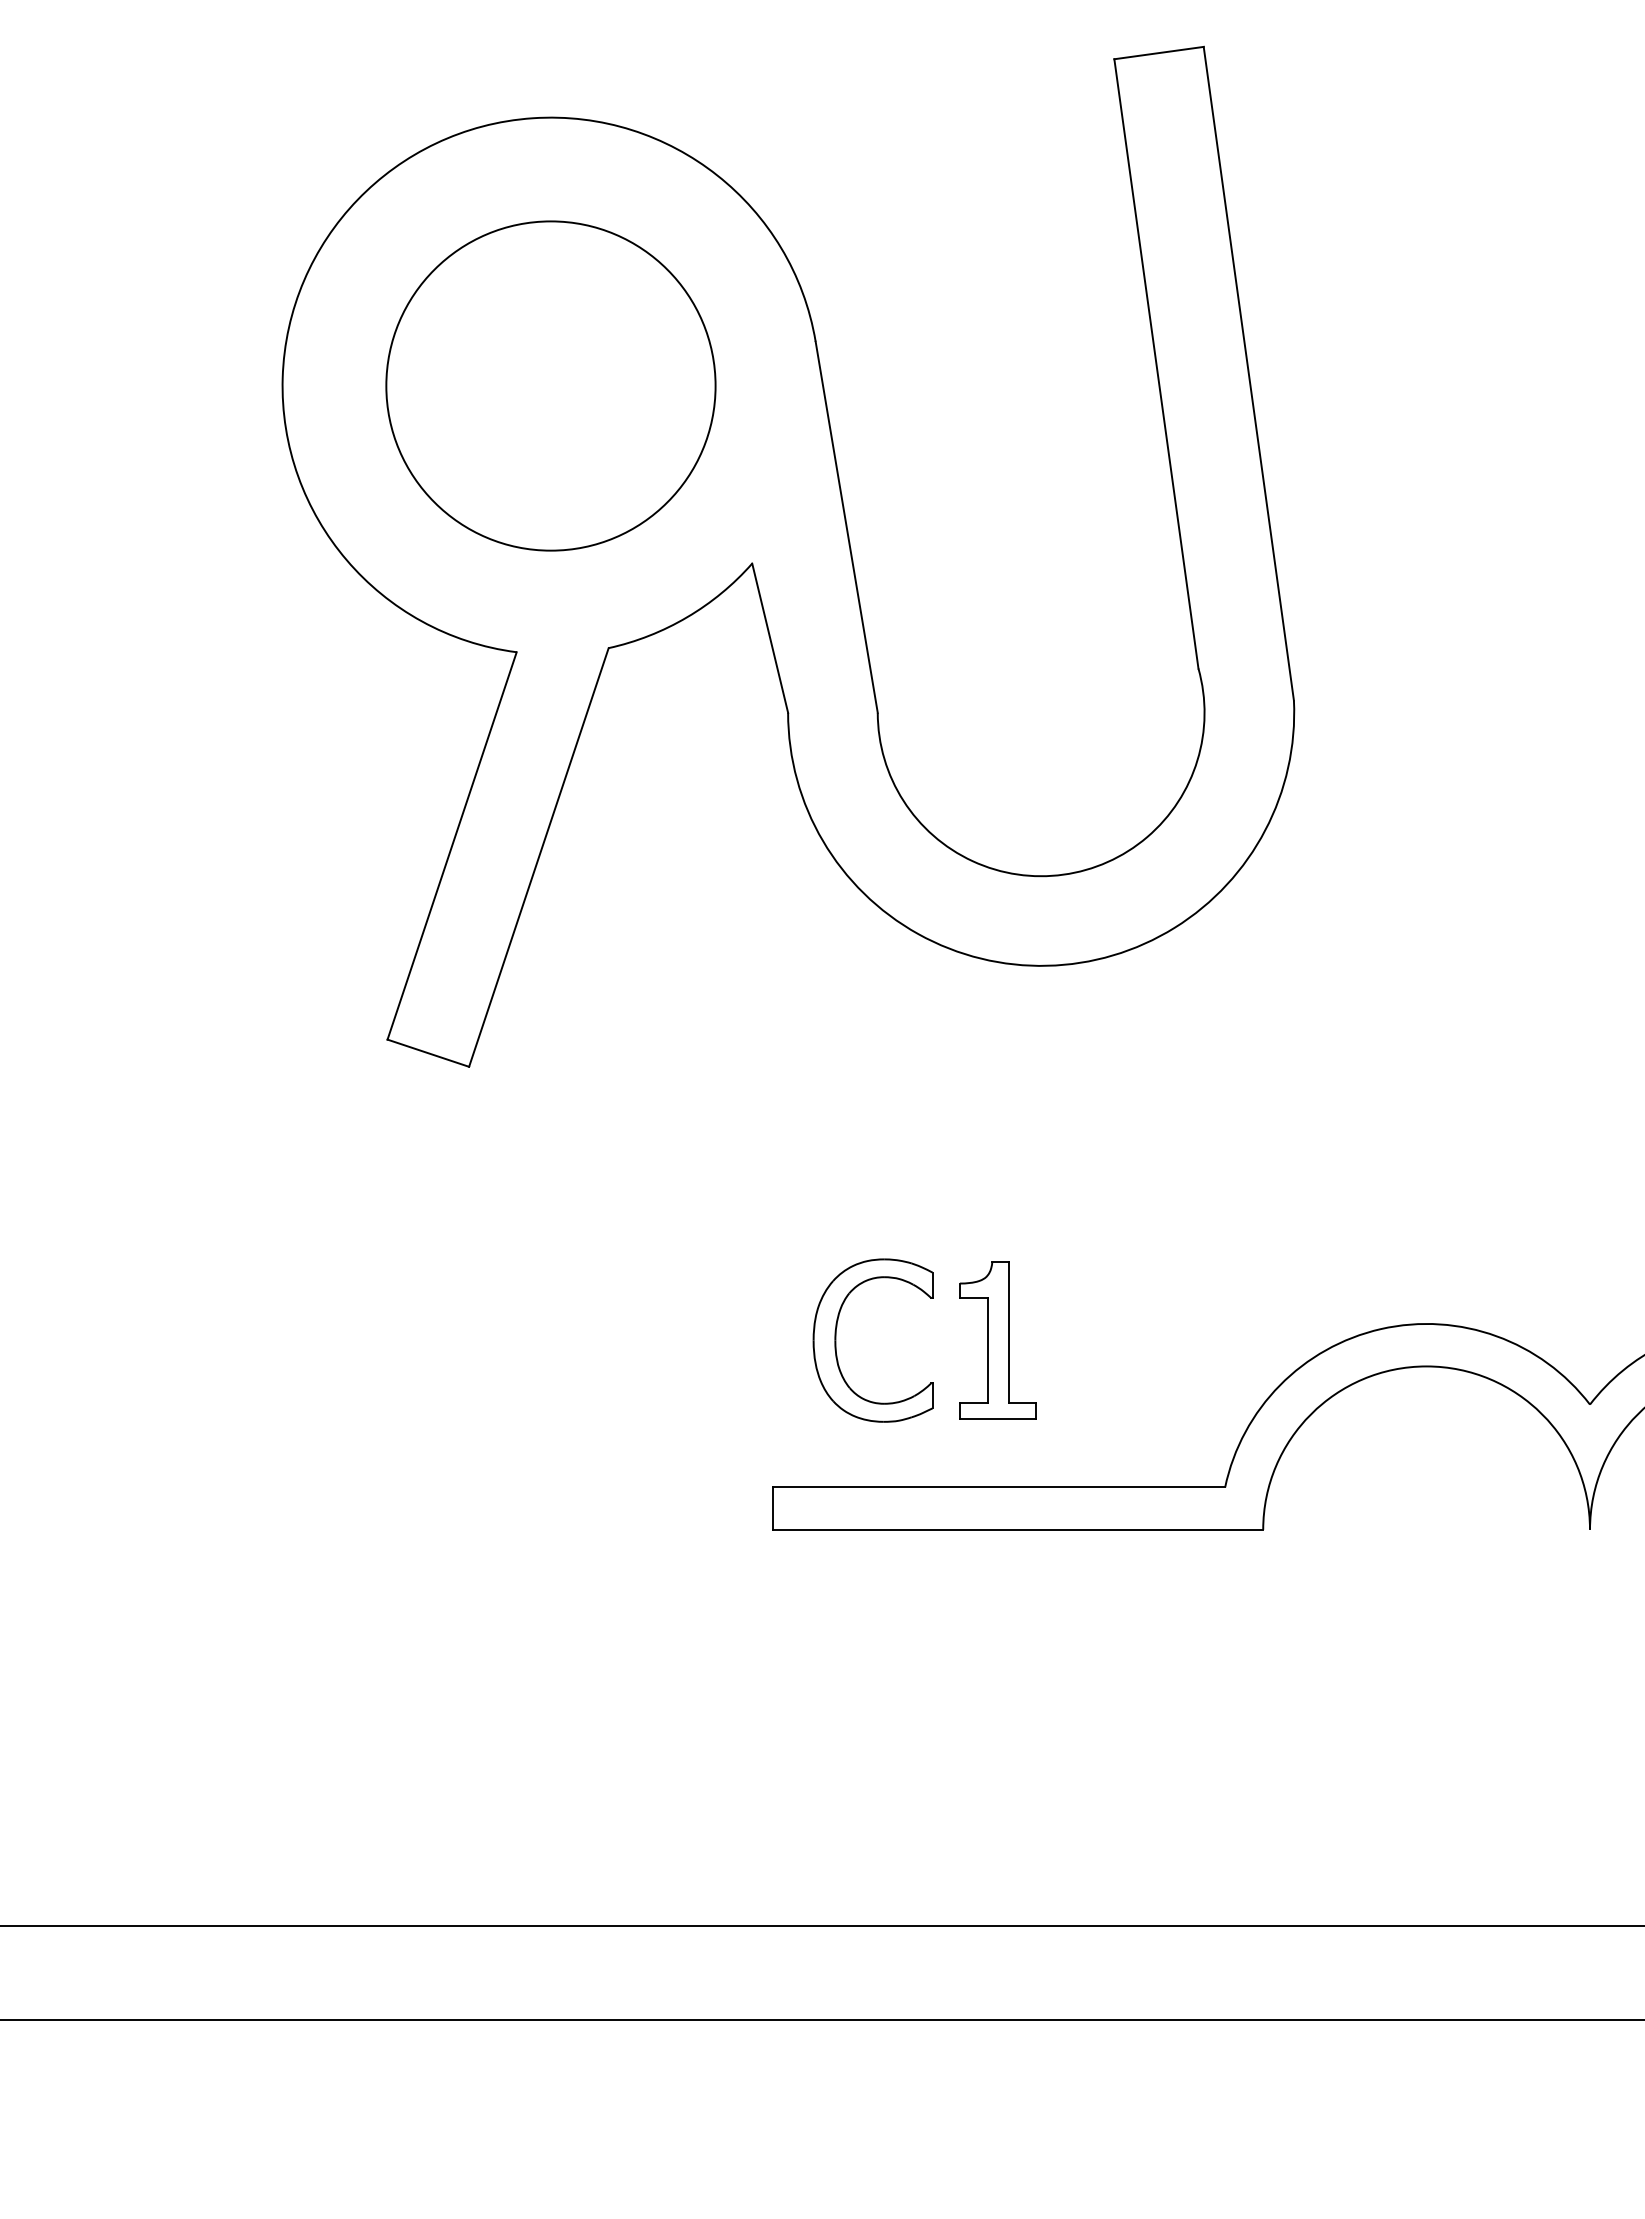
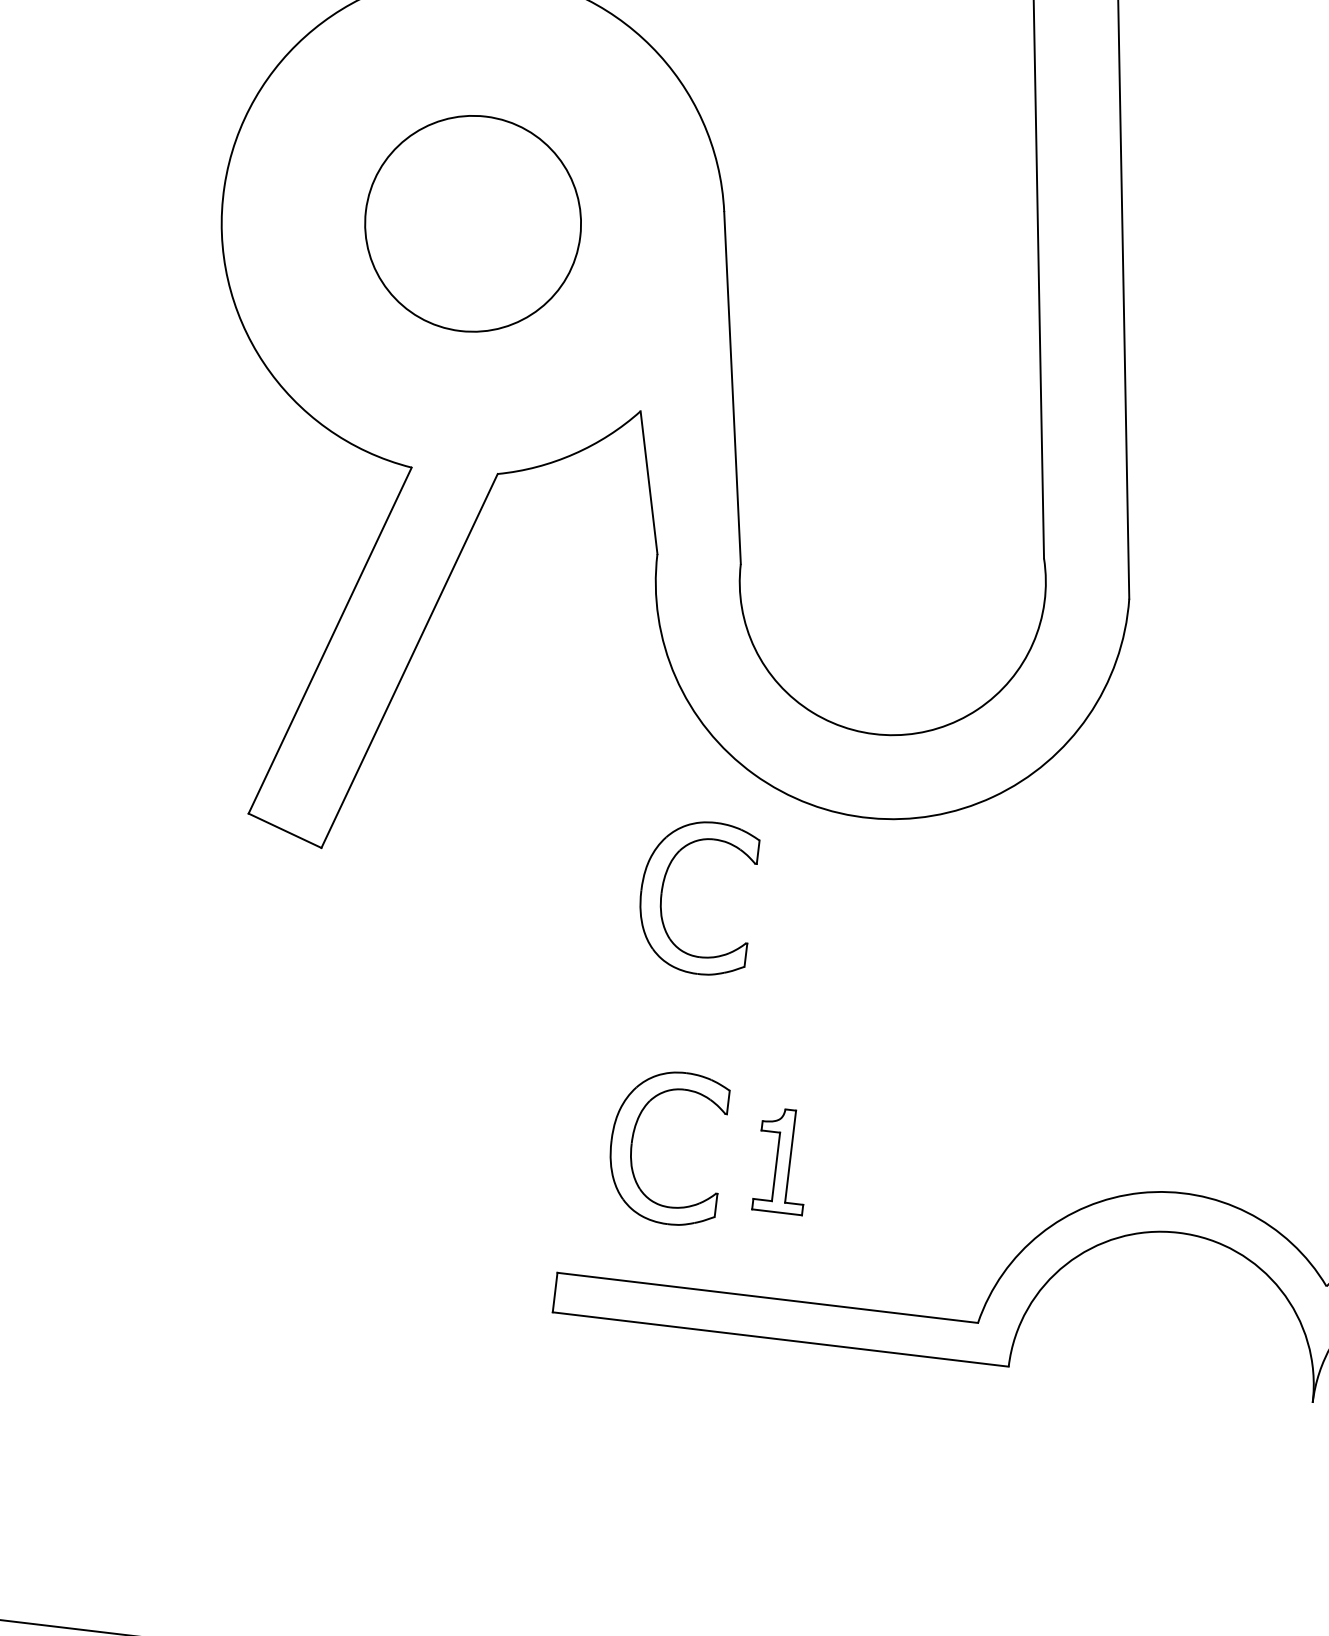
circle: (550, 385) -> (472, 223), size x0.7
part: (836, 1071) -> (662, 893), added
part: (997, 1340) -> (782, 1161), size x0.7

